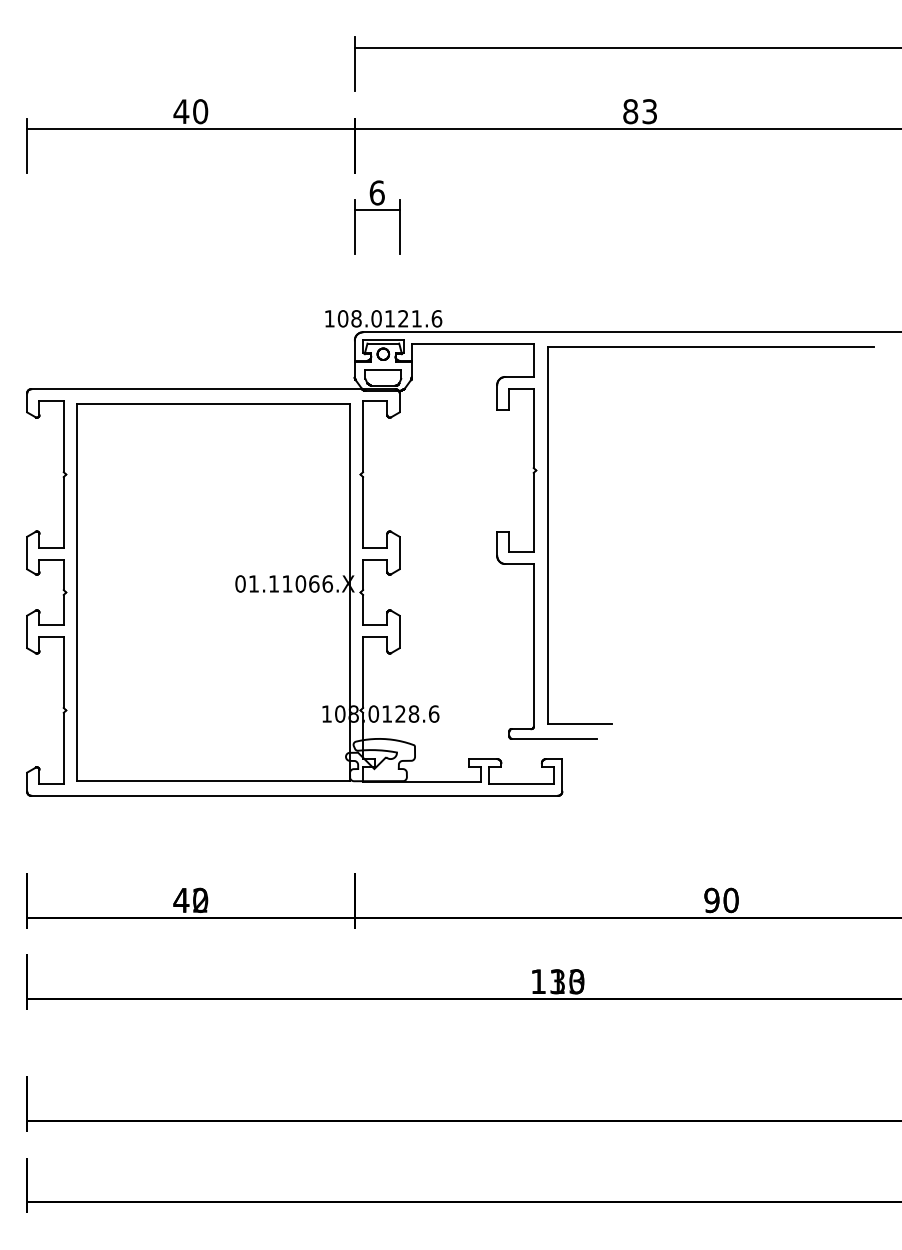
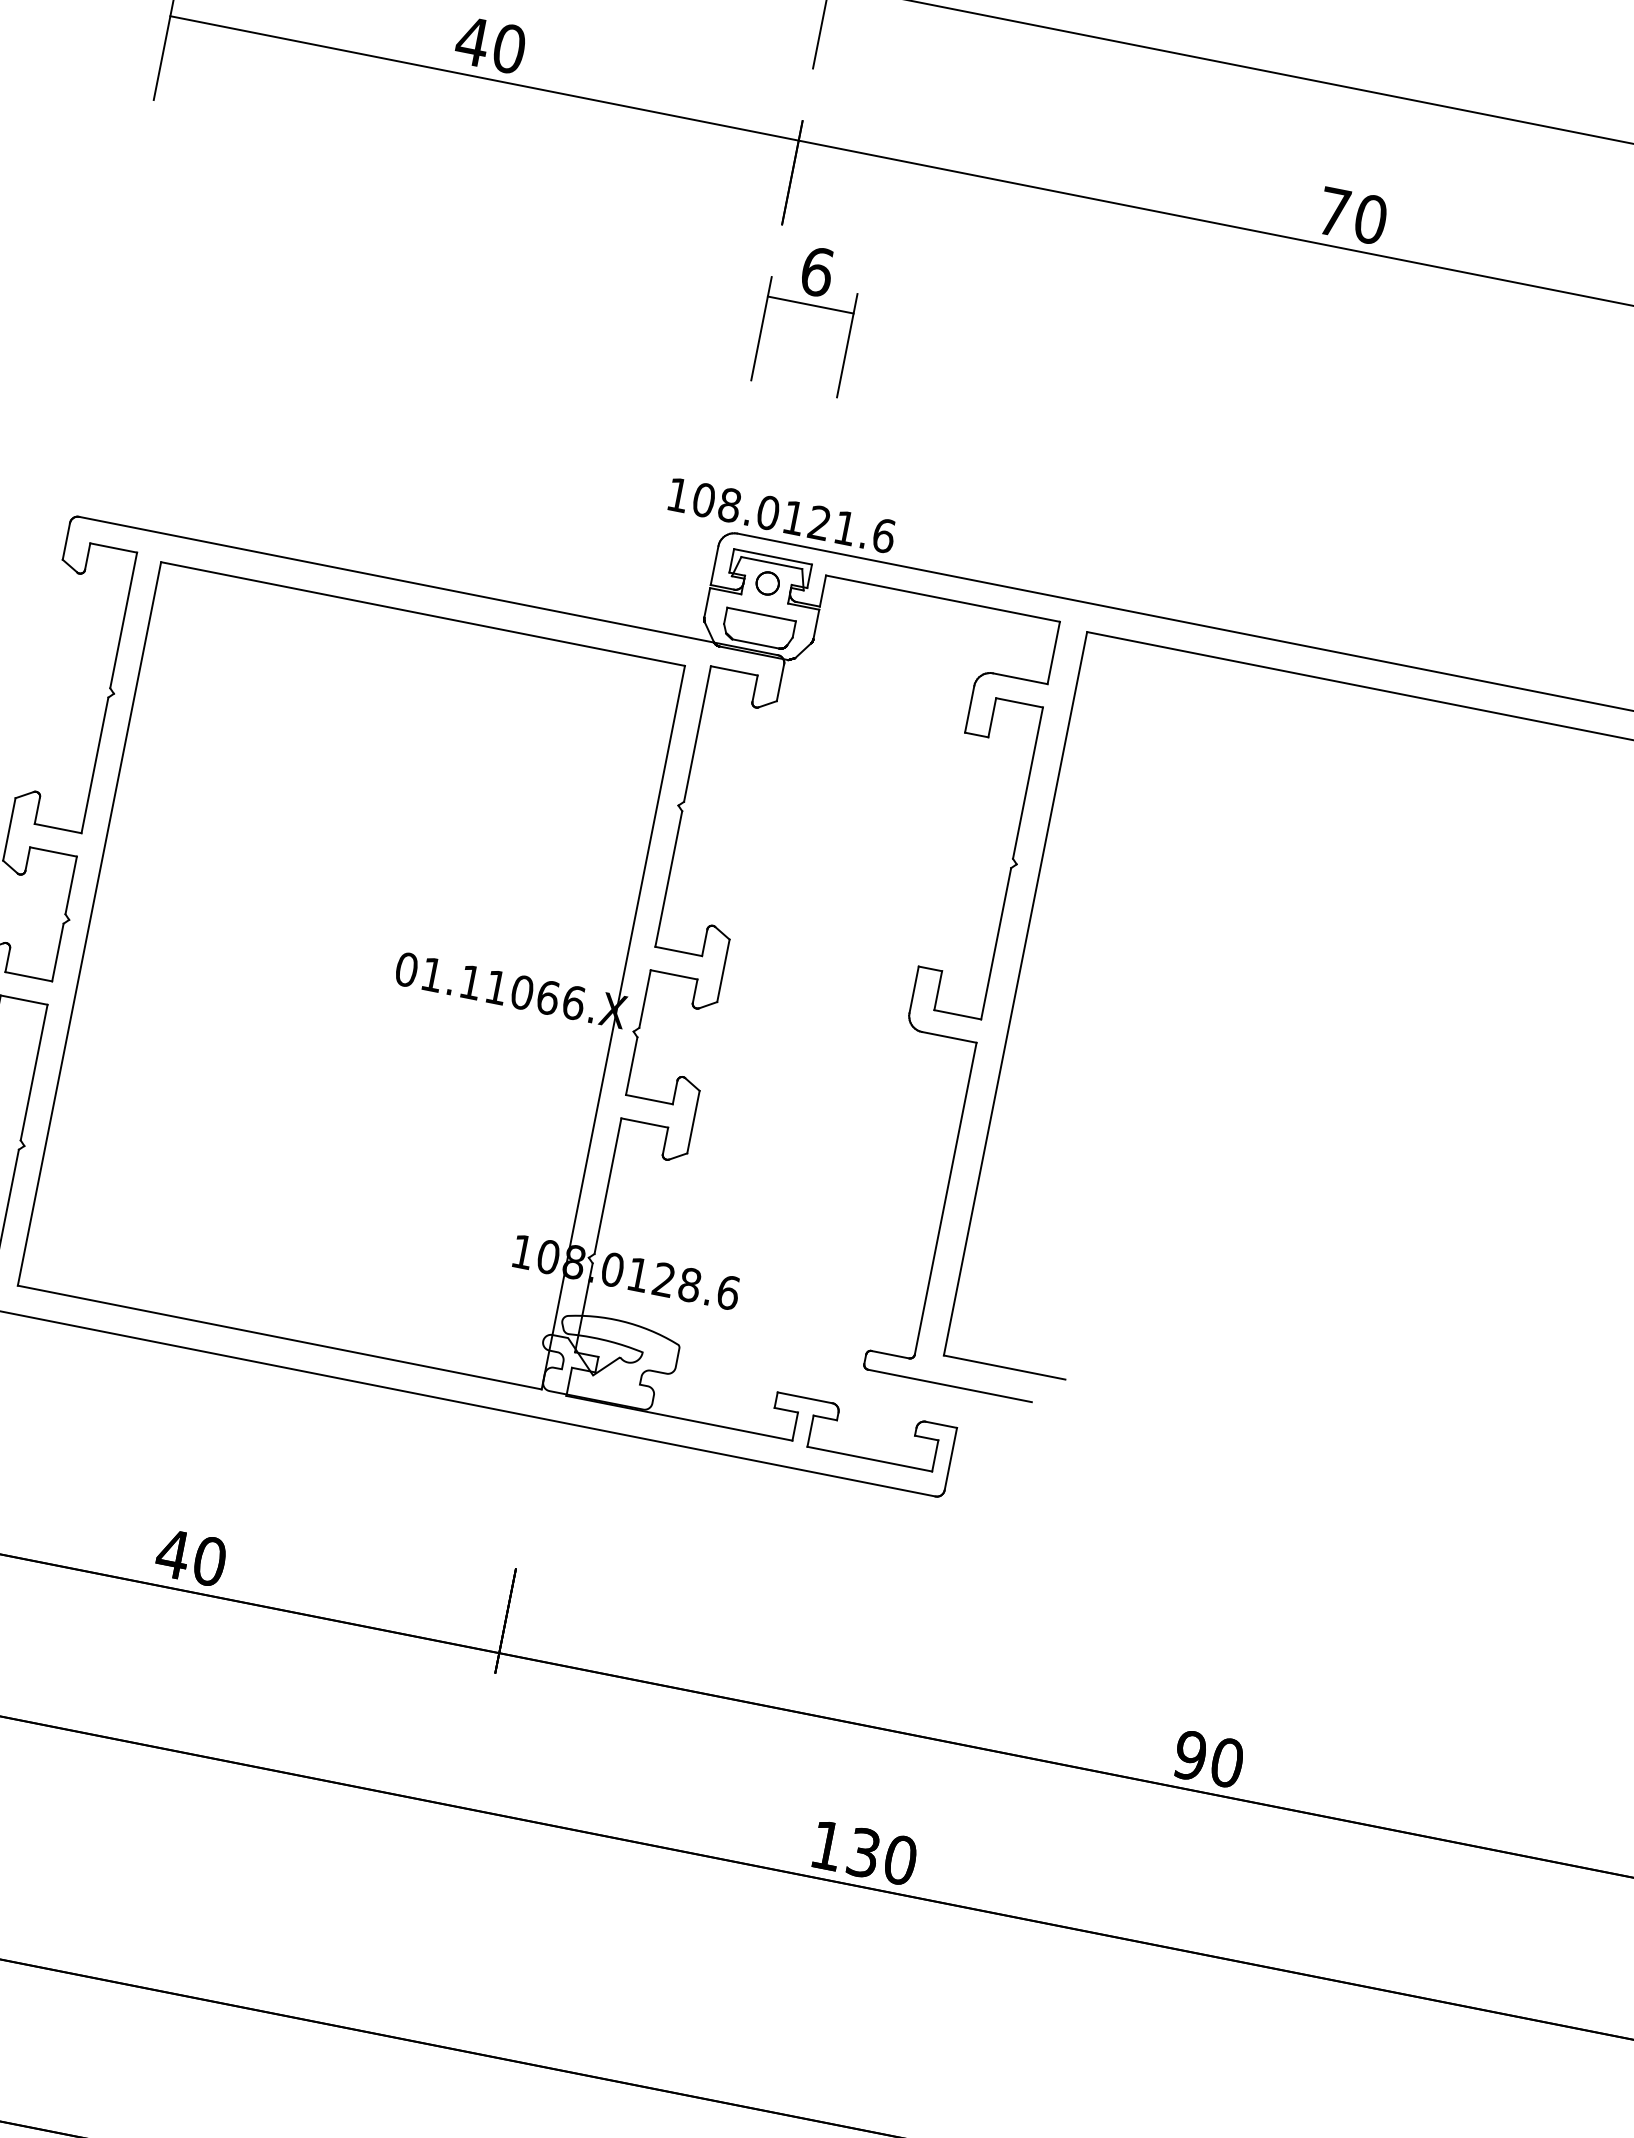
text: (640, 111) -> (1353, 215), 83 -> 70
text: (200, 899) -> (210, 1559), 42 -> 40
text: (567, 981) -> (882, 1856), 113 -> 130

